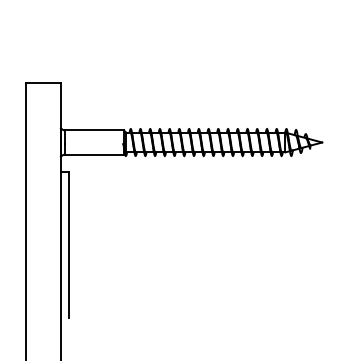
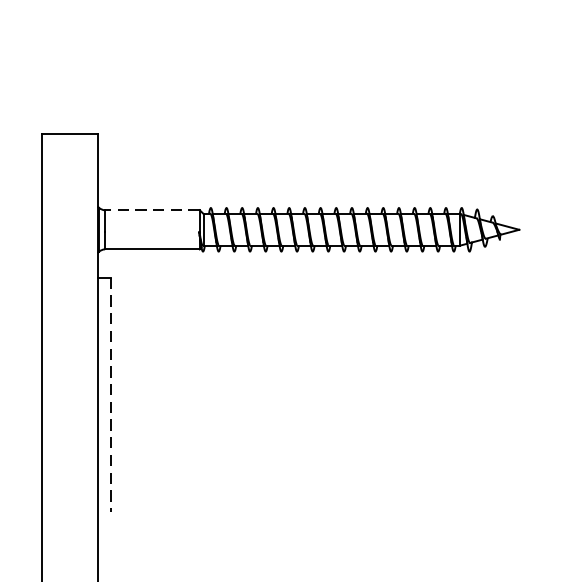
line: (93, 130) -> (150, 210), solid -> dashed
line: (69, 245) -> (112, 395), solid -> dashed

